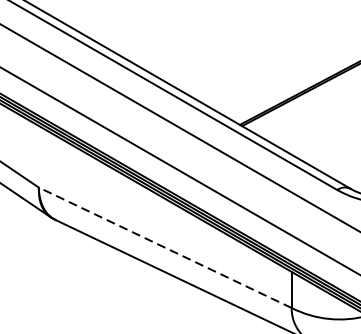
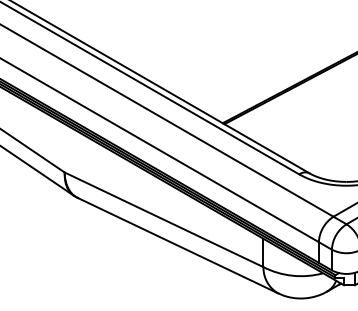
line: (164, 247) -> (163, 219), dashed -> solid

